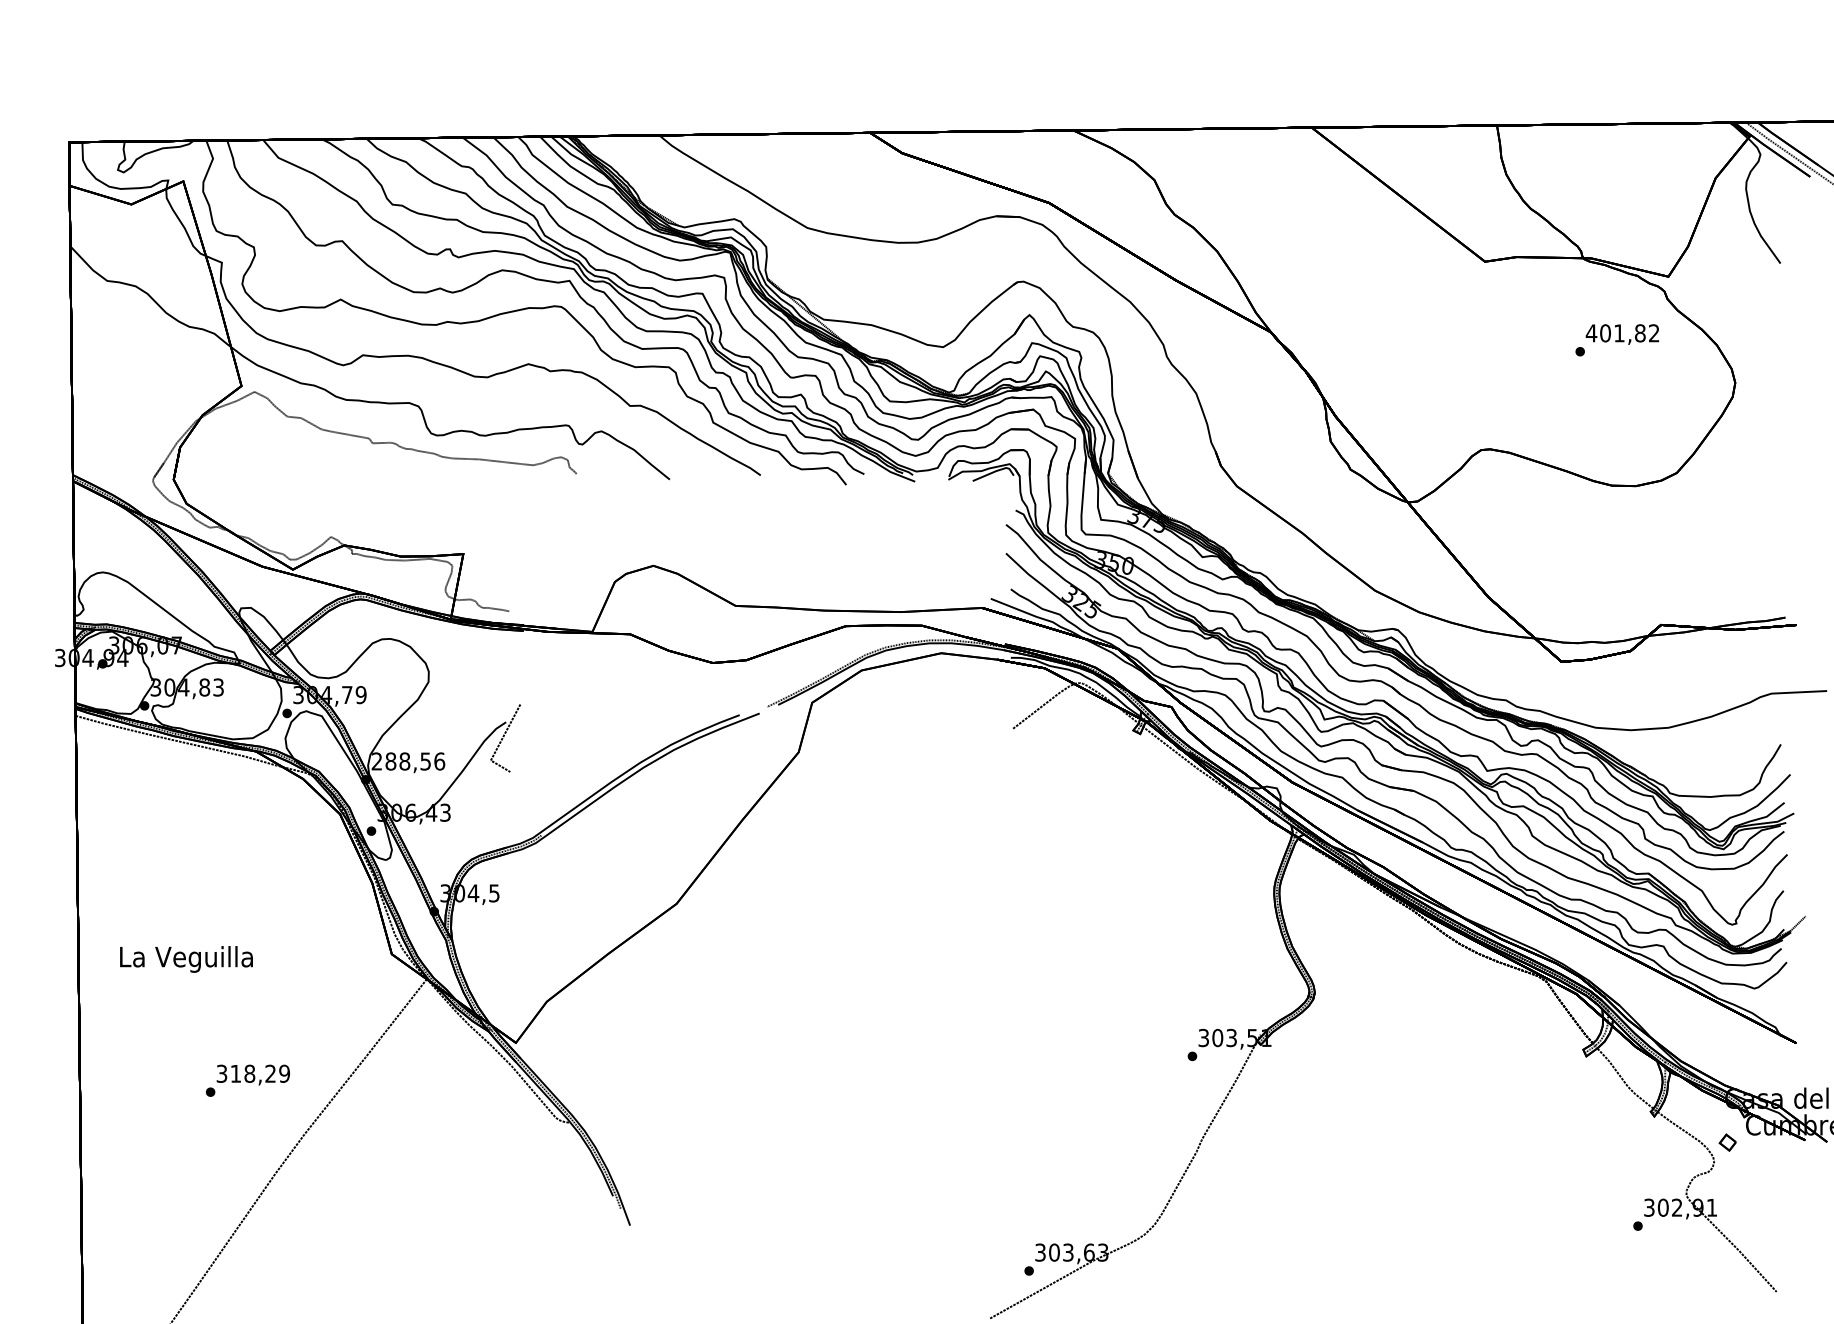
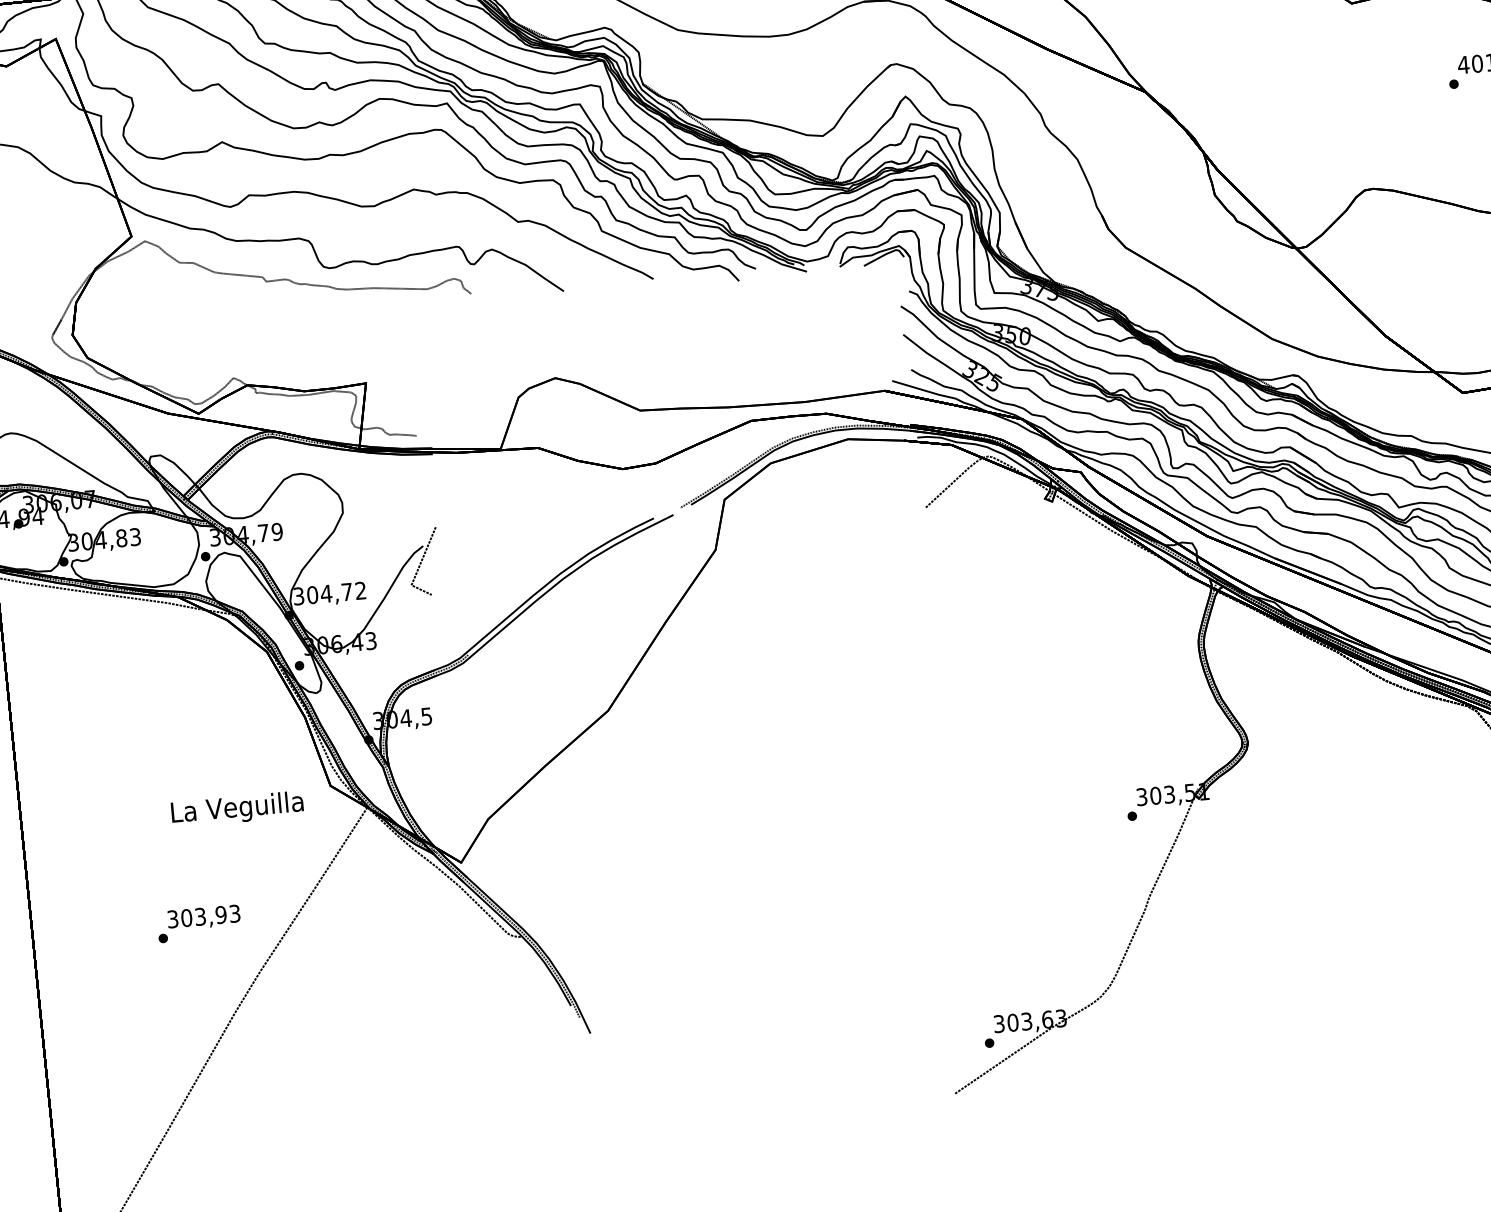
text: (408, 761) -> (330, 593), 288,56 -> 304,72
text: (186, 959) -> (237, 809), moved
text: (260, 1073) -> (211, 915), 318,29 -> 303,93

